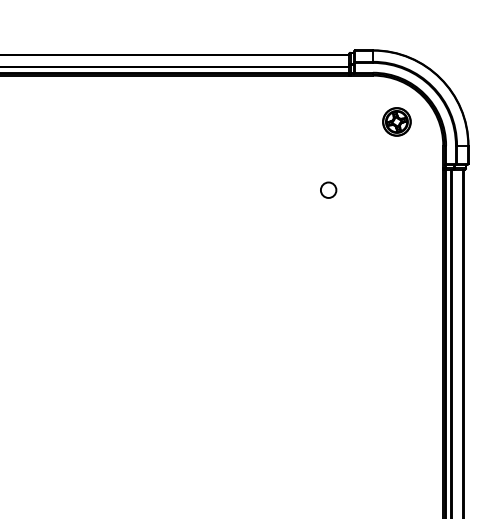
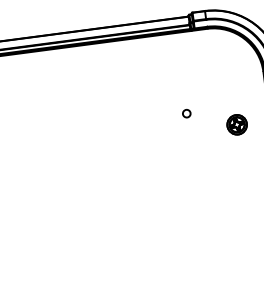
part: (396, 121) -> (236, 124), moved
circle: (328, 189) -> (186, 113), size x0.7

